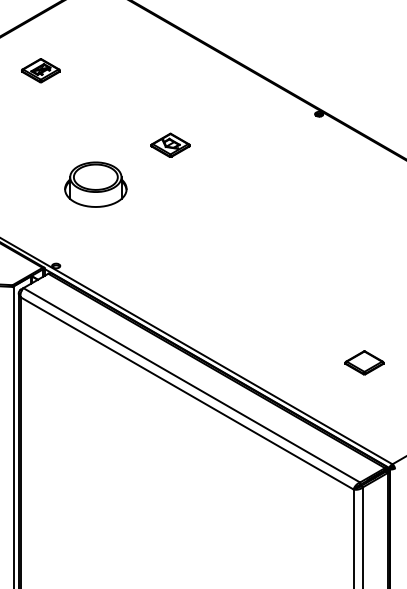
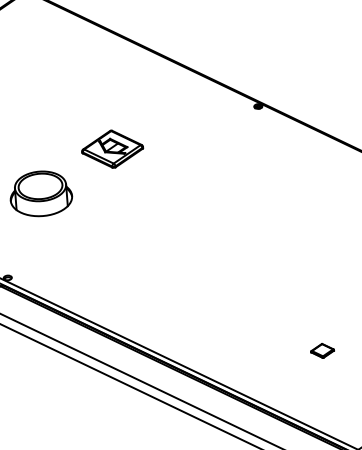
part: (170, 144) -> (112, 148), size x1.6
part: (364, 362) -> (322, 350), size x0.6

